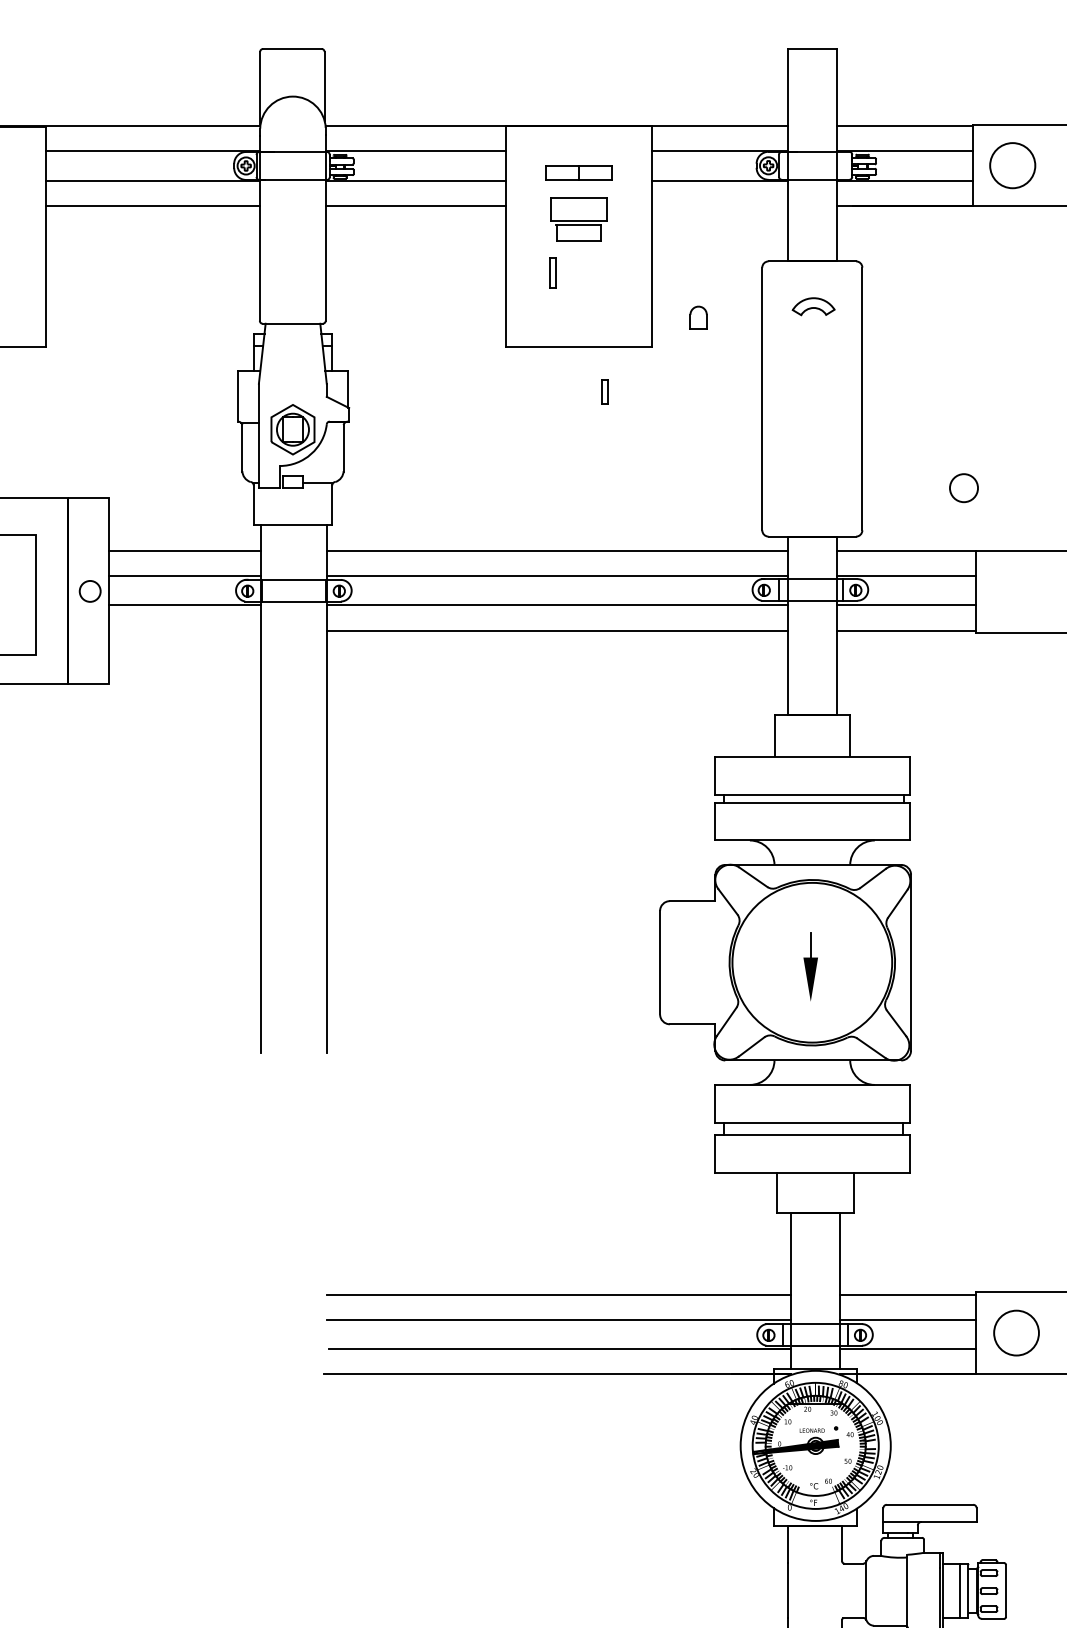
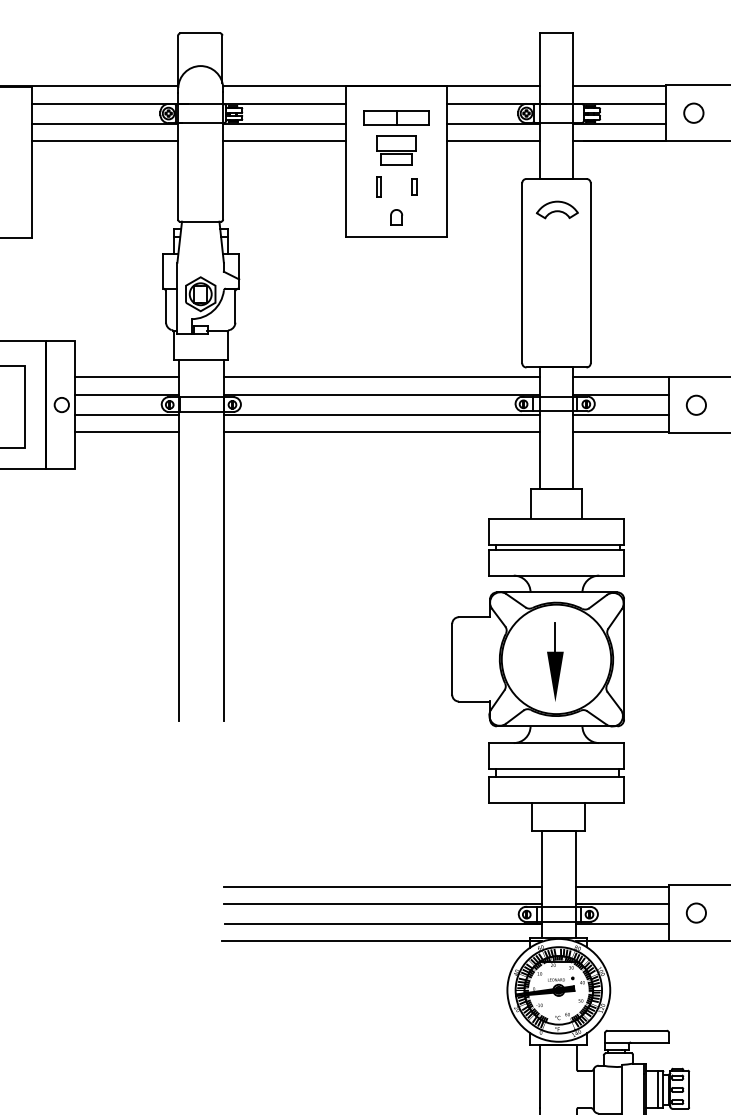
circle: (1012, 164) -> (693, 112), size x0.62
part: (578, 171) -> (396, 117), size x1.43
line: (718, 205) -> (492, 140), added
part: (813, 305) -> (557, 209), size x1.43
part: (698, 317) -> (396, 217), moved
part: (605, 390) -> (414, 186), moved
circle: (962, 487) -> (695, 404), moved
line: (184, 630) -> (126, 431), added
part: (810, 965) -> (555, 661), size x1.67
circle: (1016, 1332) -> (696, 912), size x0.62

